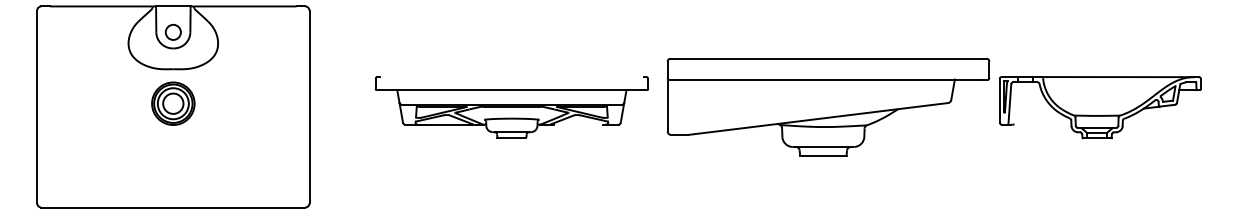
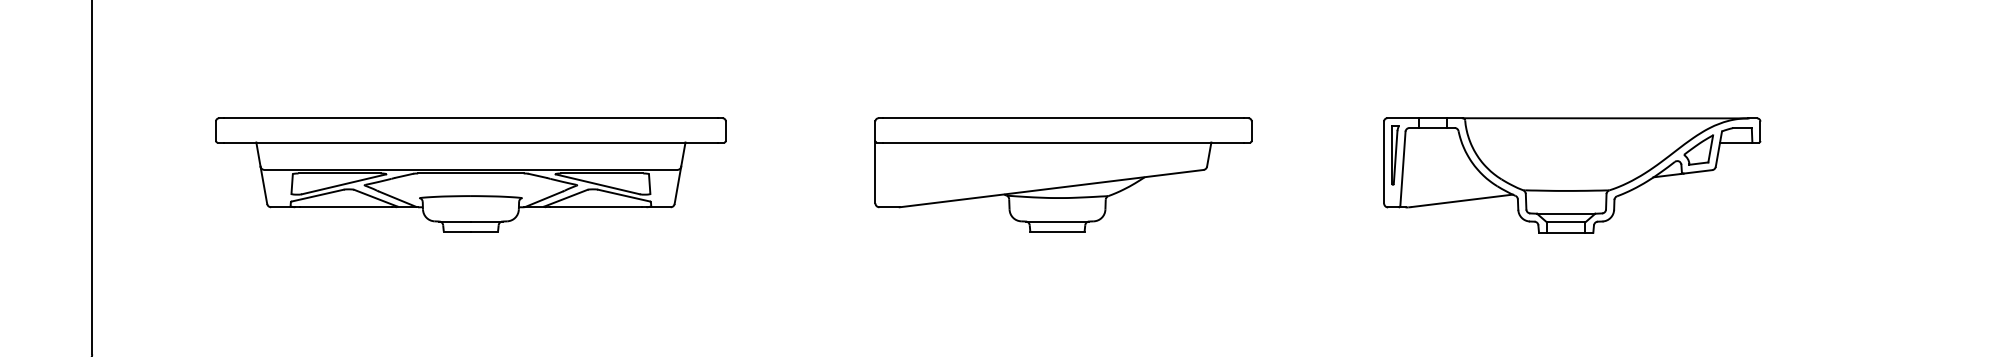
line: (511, 77) -> (470, 119), added
part: (828, 107) -> (1063, 175), size x0.62
line: (1041, 120) -> (1462, 199), added
line: (578, 124) -> (595, 207), added

